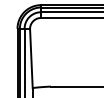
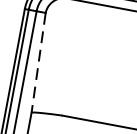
line: (31, 58) -> (38, 62), solid -> dashed

